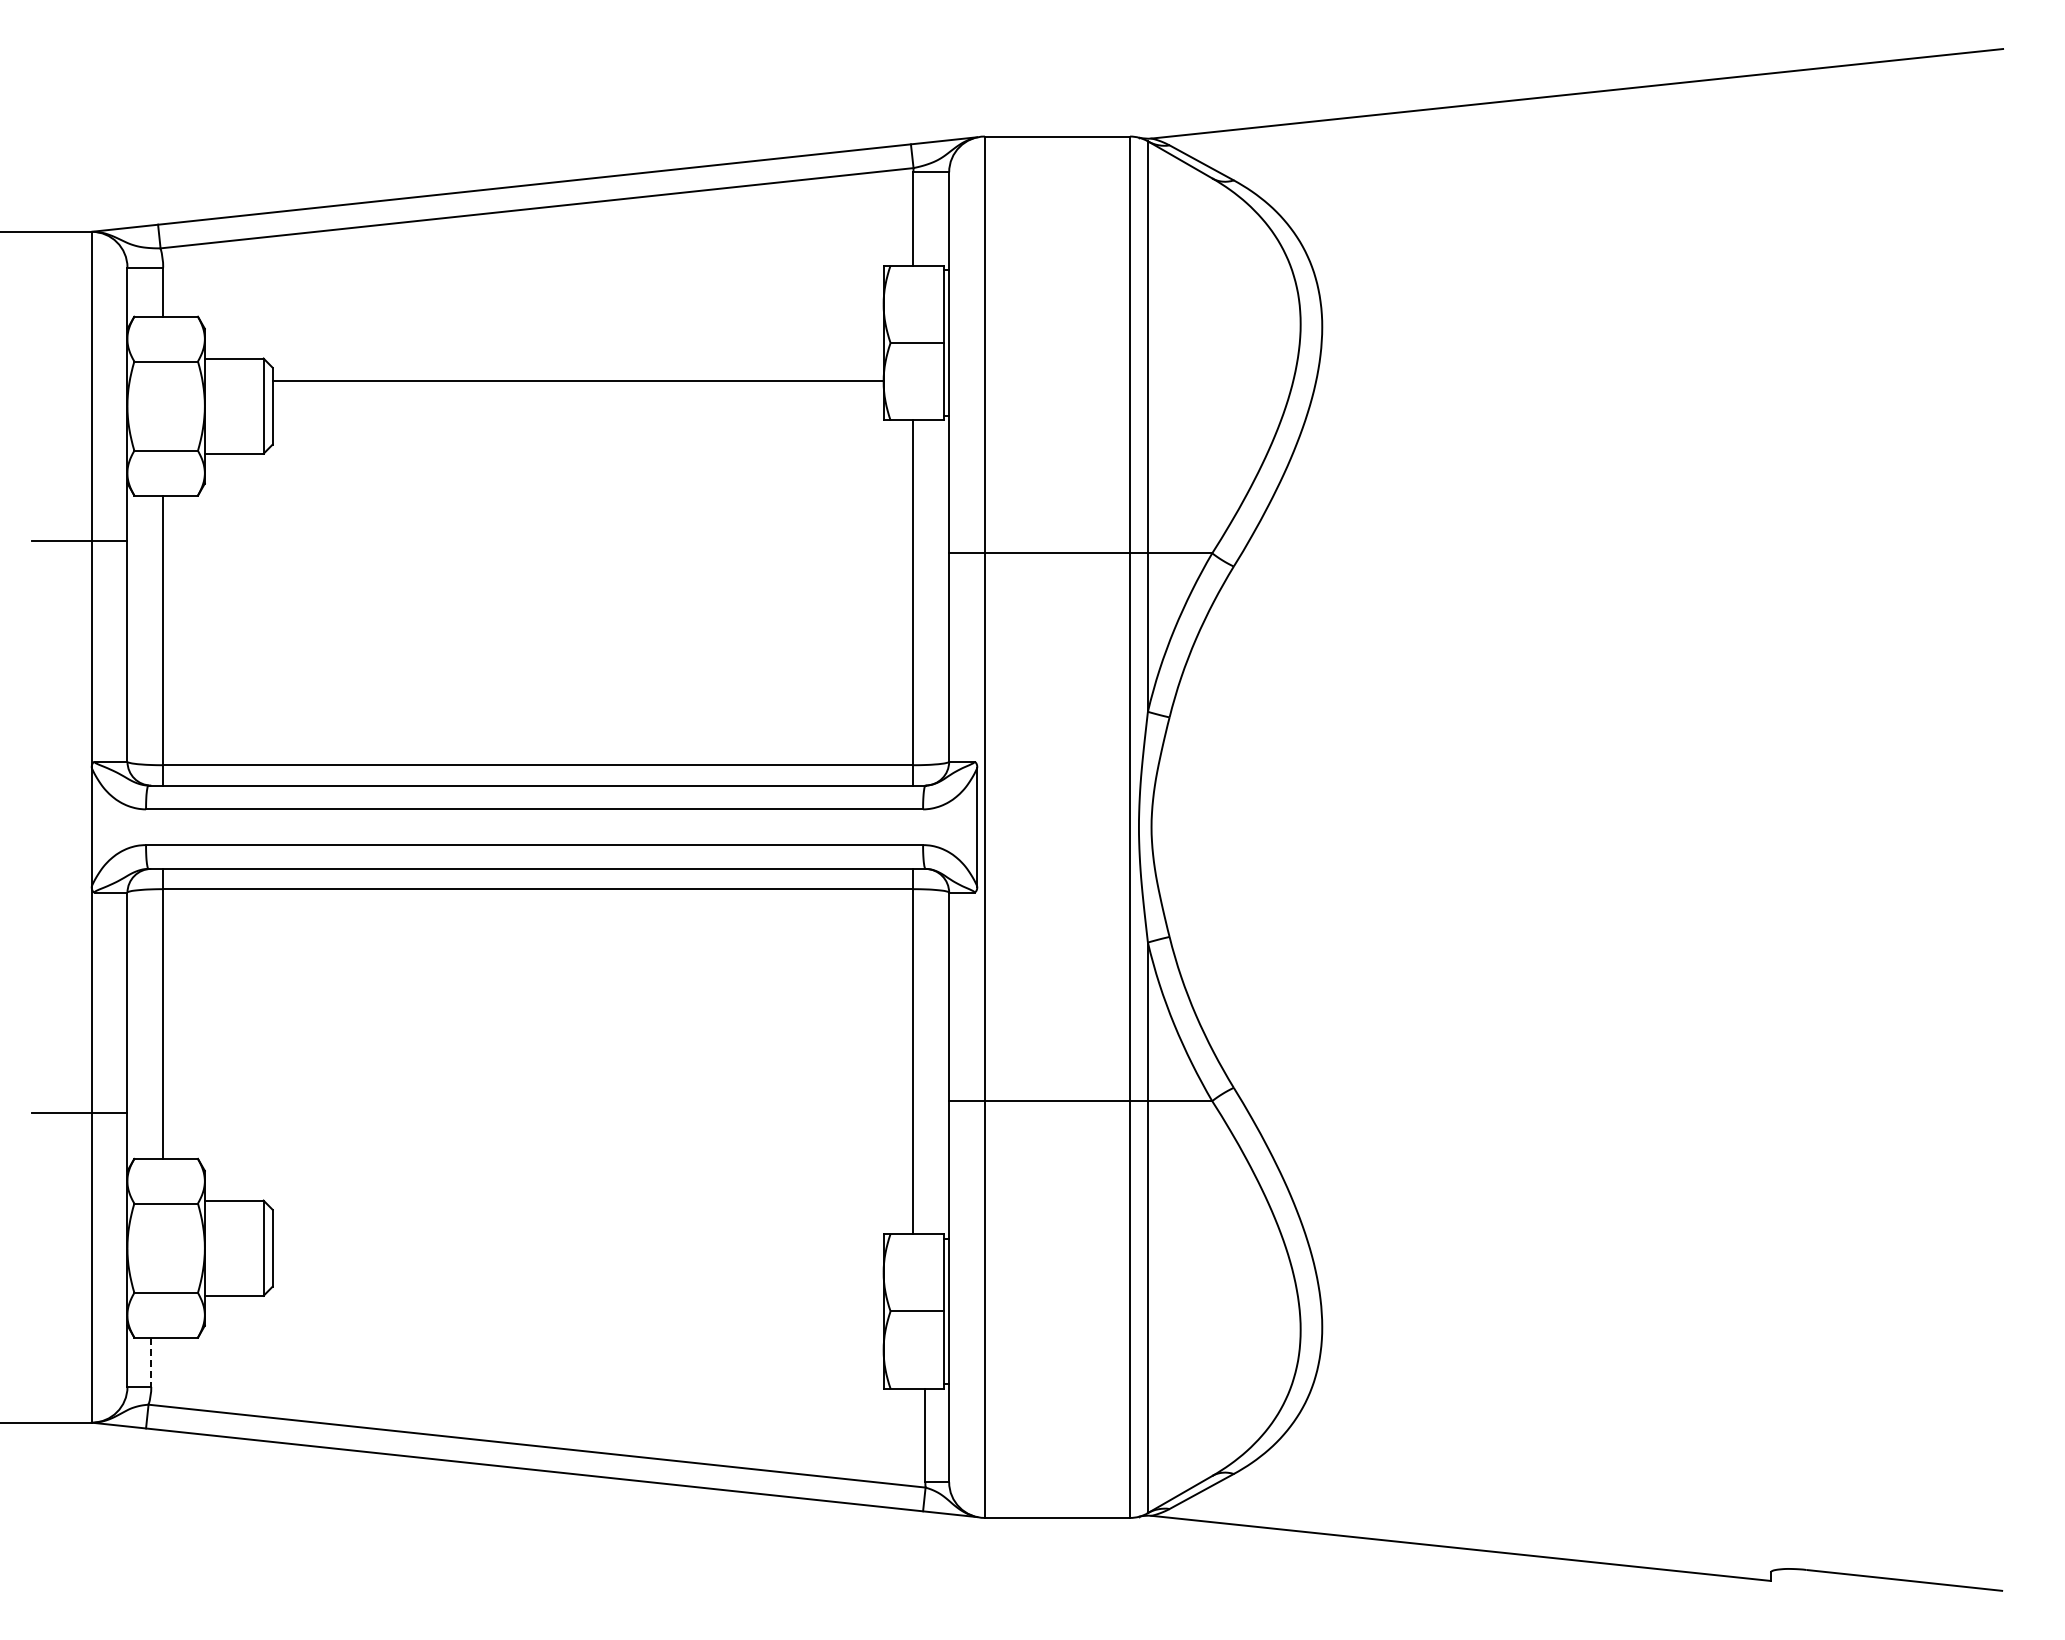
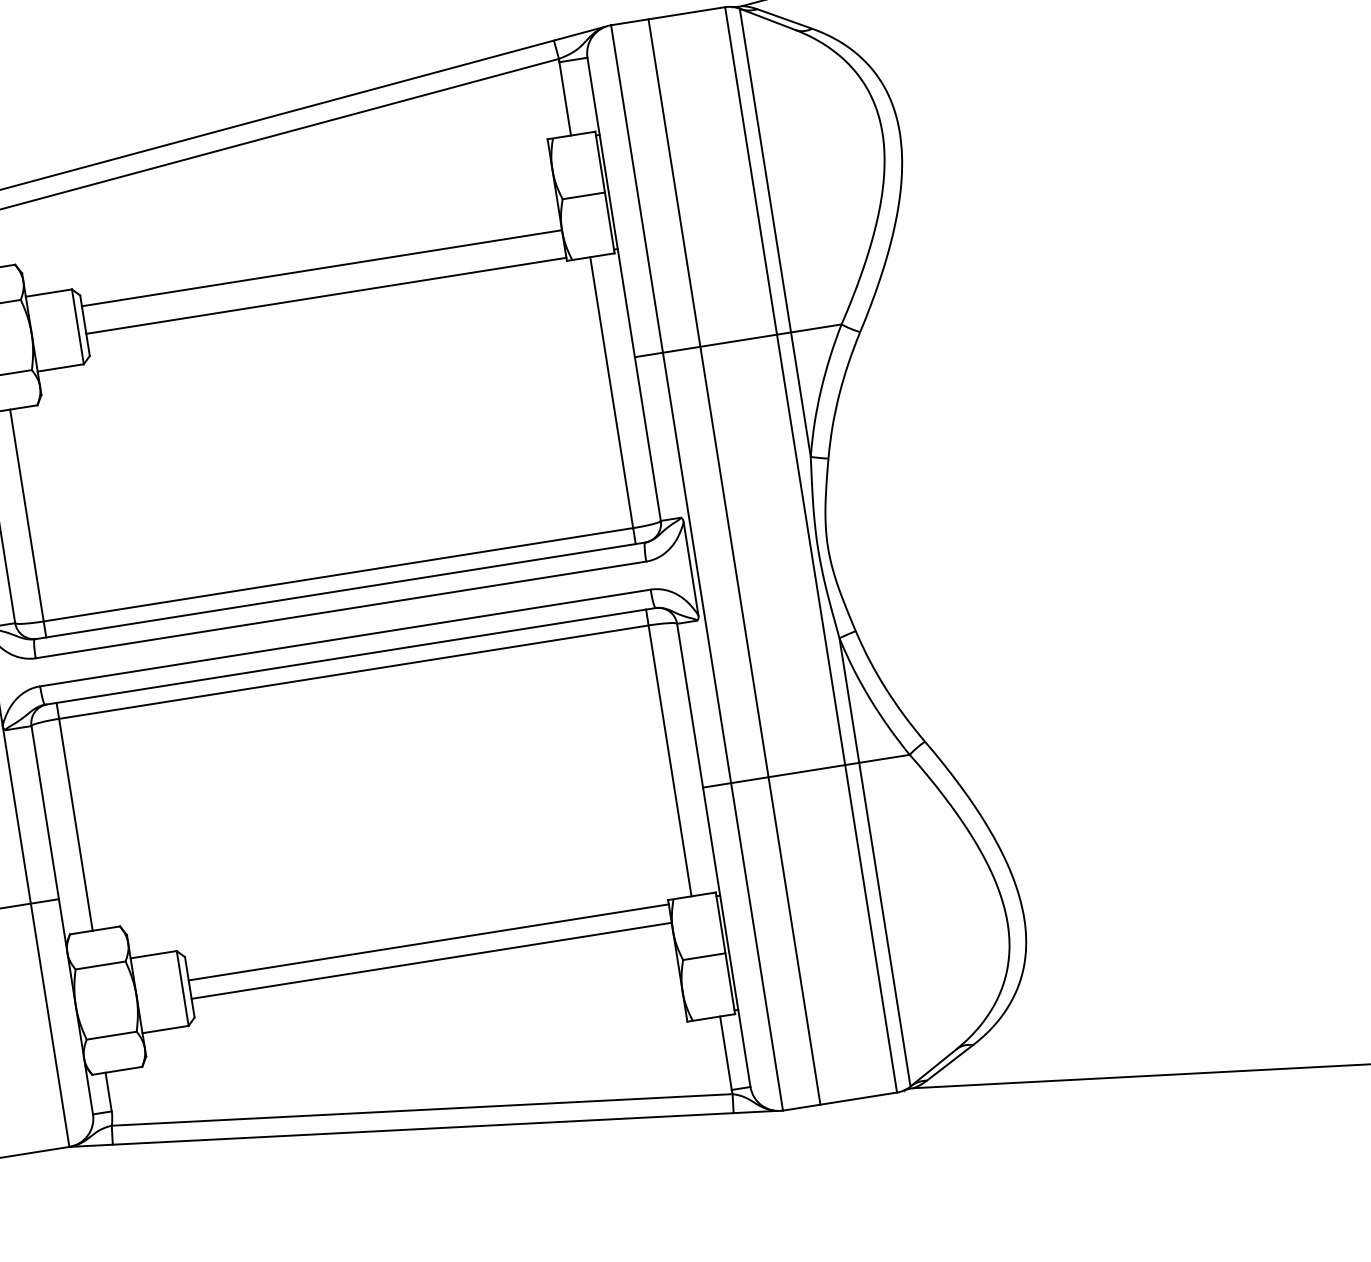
line: (577, 416) -> (325, 295), added
line: (1032, 826) -> (734, 561), added
line: (577, 1239) -> (428, 942), added
line: (577, 1262) -> (431, 960), added
line: (151, 1362) -> (108, 1092), dashed -> solid

